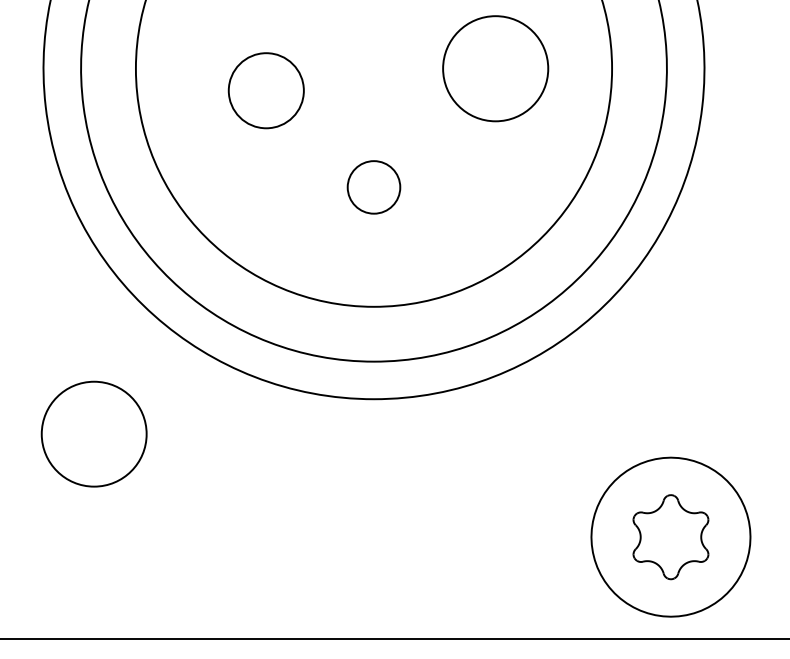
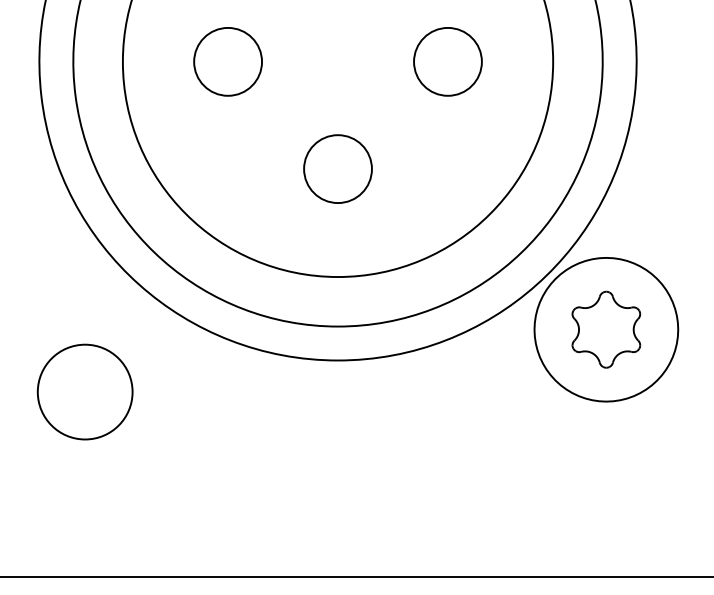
circle: (495, 68) -> (447, 61), size x0.71
circle: (265, 90) -> (227, 61), moved
circle: (373, 186) -> (337, 168), size x1.43
part: (670, 536) -> (605, 329), moved

